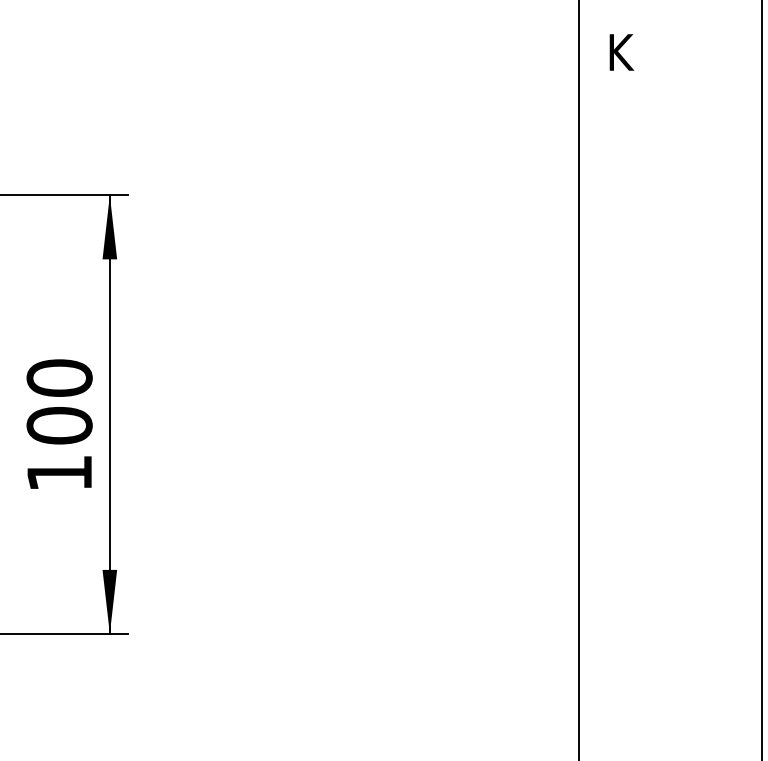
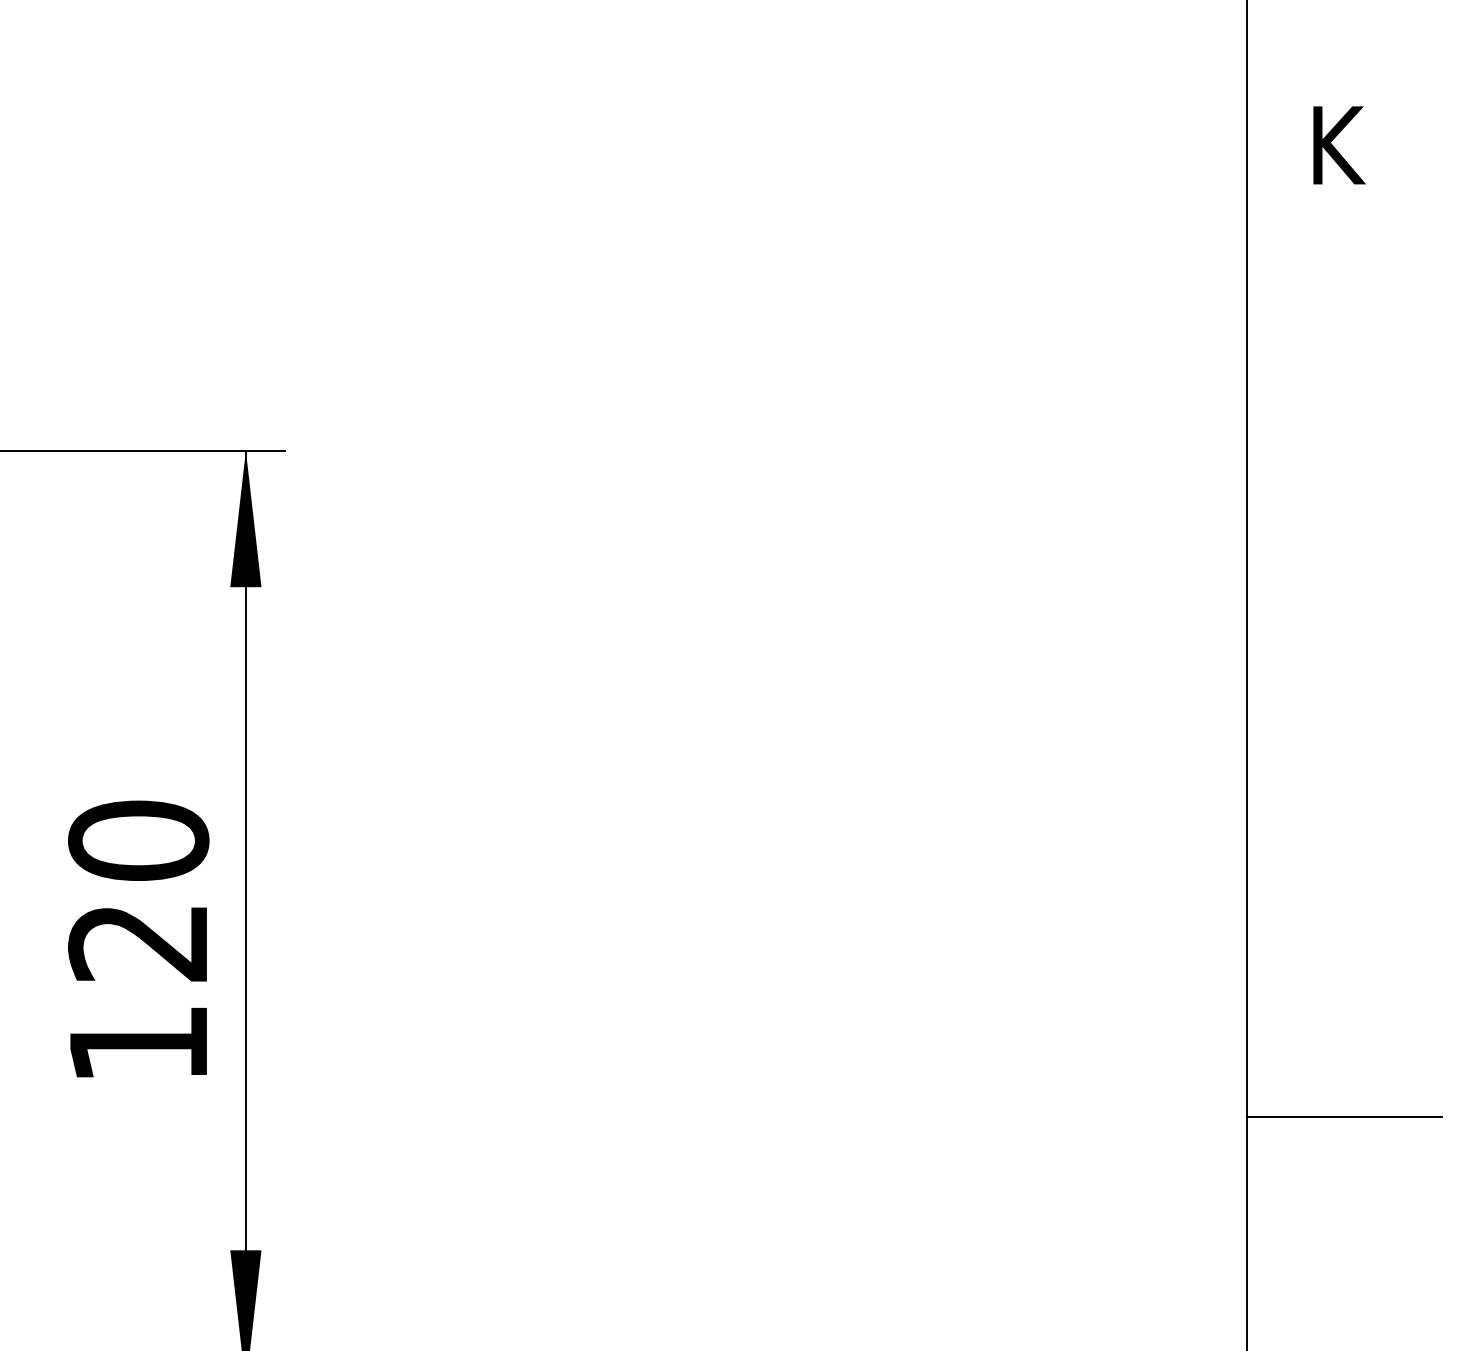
text: (59, 425) -> (138, 941), 100 -> 120
line: (624, 507) -> (1344, 1117), added

